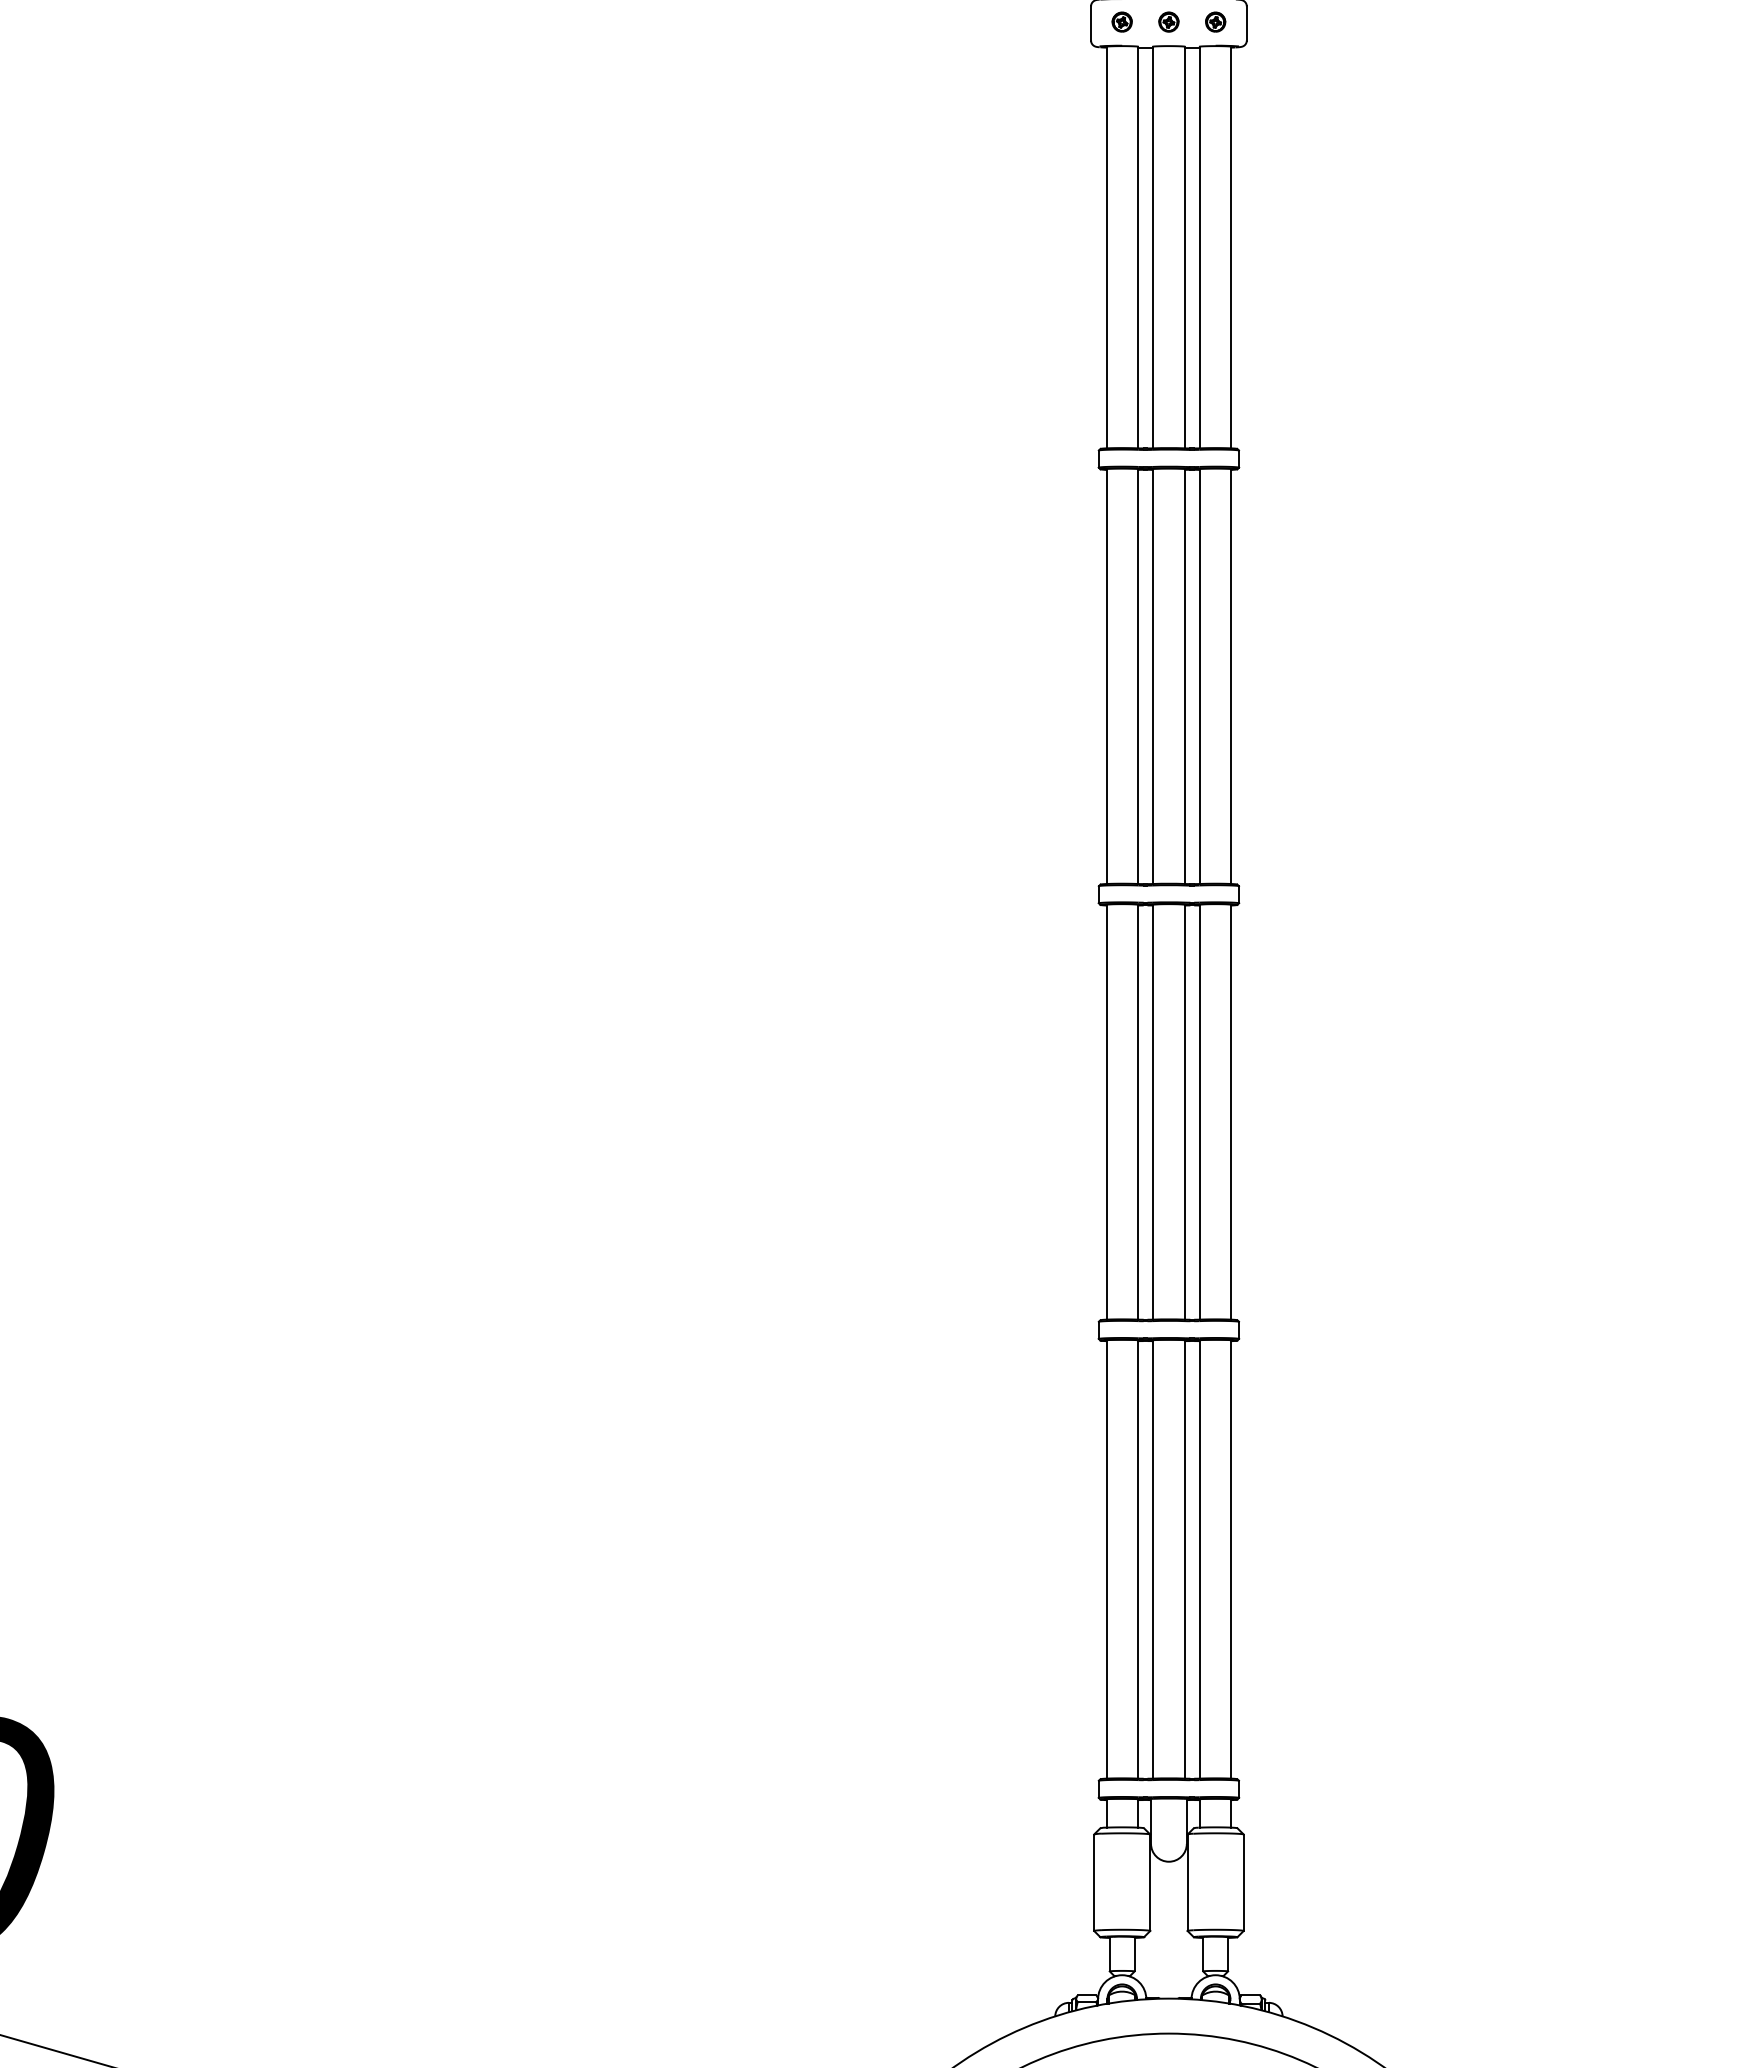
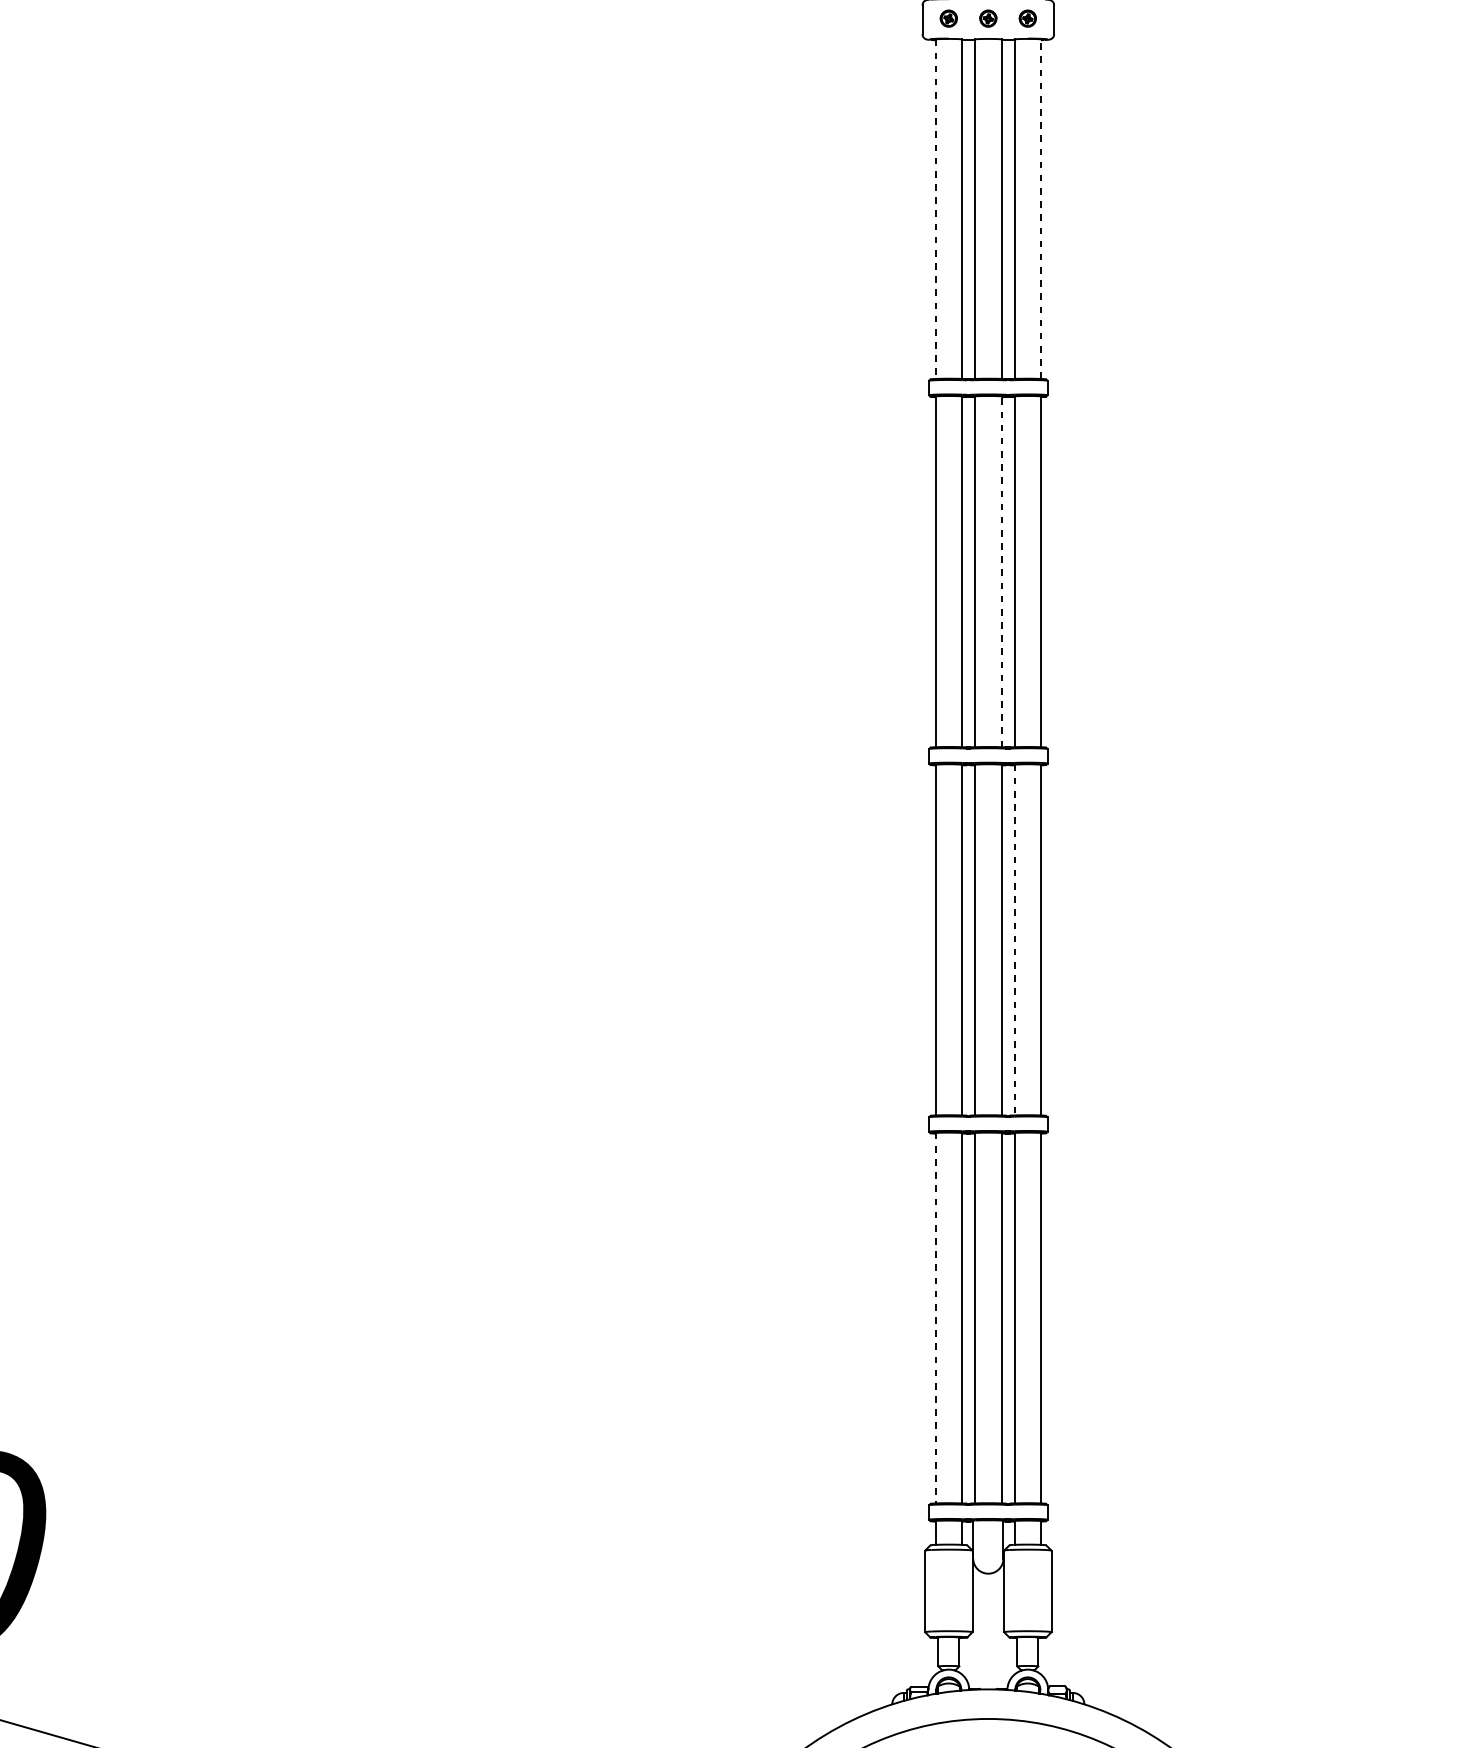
line: (1106, 247) -> (935, 209), solid -> dashed
line: (1231, 247) -> (1041, 209), solid -> dashed
line: (1184, 676) -> (1001, 571), solid -> dashed
line: (1200, 1112) -> (1015, 940), solid -> dashed
line: (1106, 1559) -> (935, 1318), solid -> dashed

